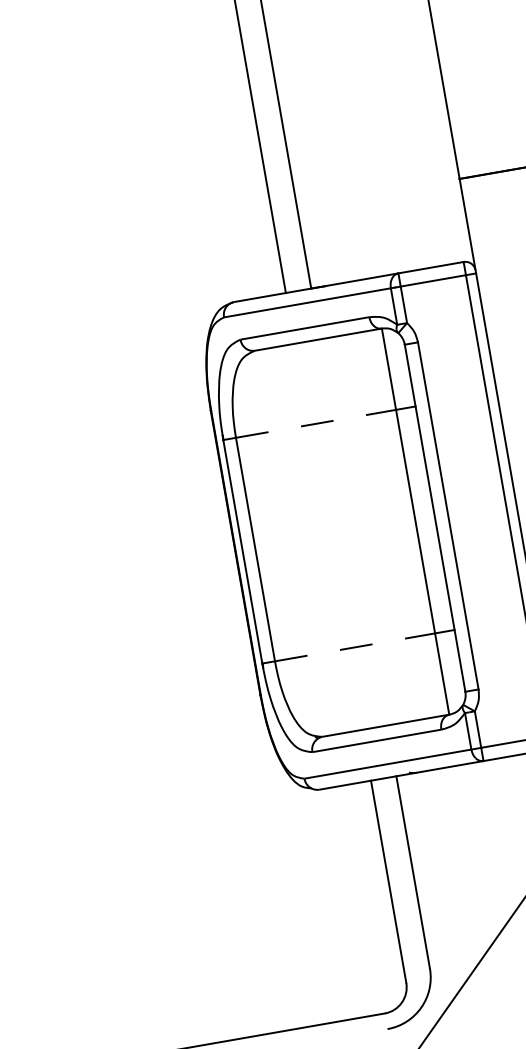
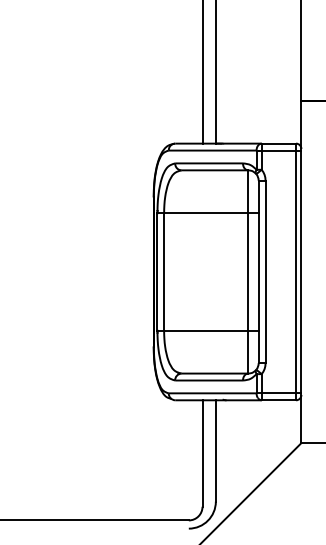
line: (316, 424) -> (206, 213), dashed -> solid
line: (355, 646) -> (206, 330), dashed -> solid

